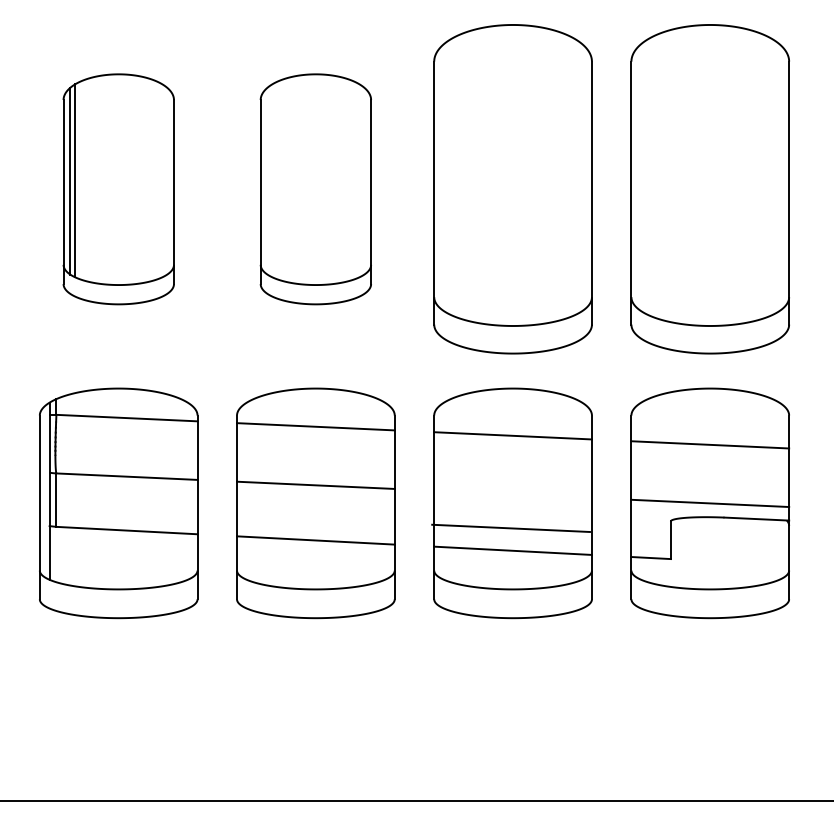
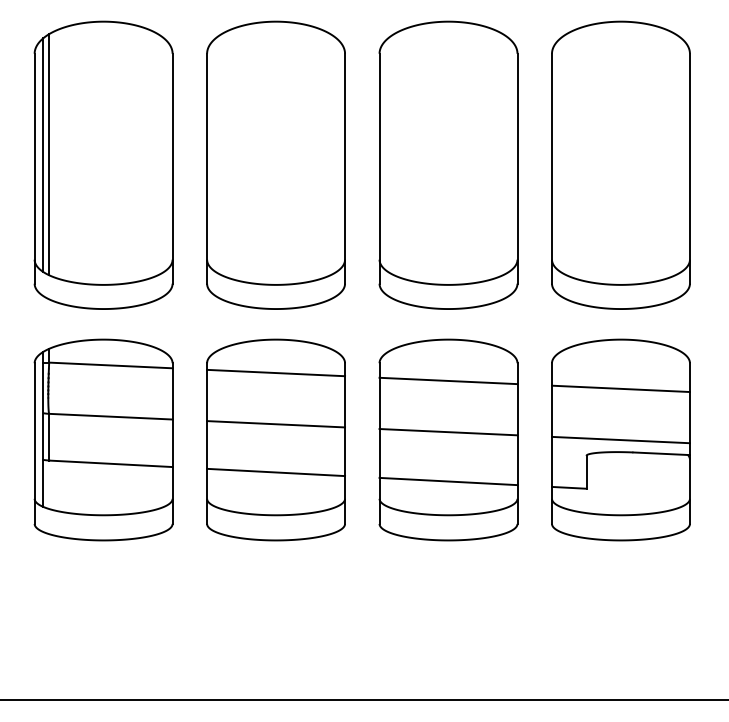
part: (118, 189) -> (103, 165), size x1.43
part: (315, 189) -> (275, 165), size x1.43
line: (510, 528) -> (448, 432), moved

